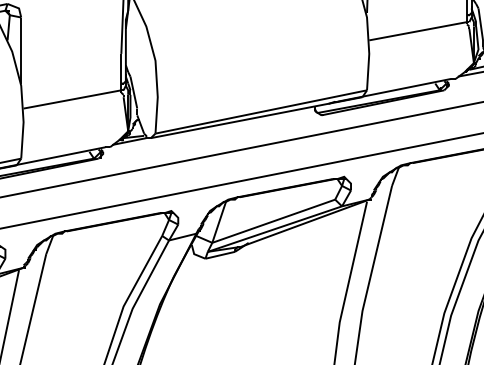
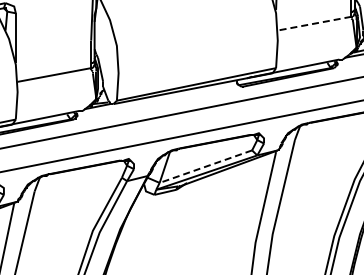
line: (418, 31) -> (314, 23), solid -> dashed
line: (273, 221) -> (205, 166), solid -> dashed

